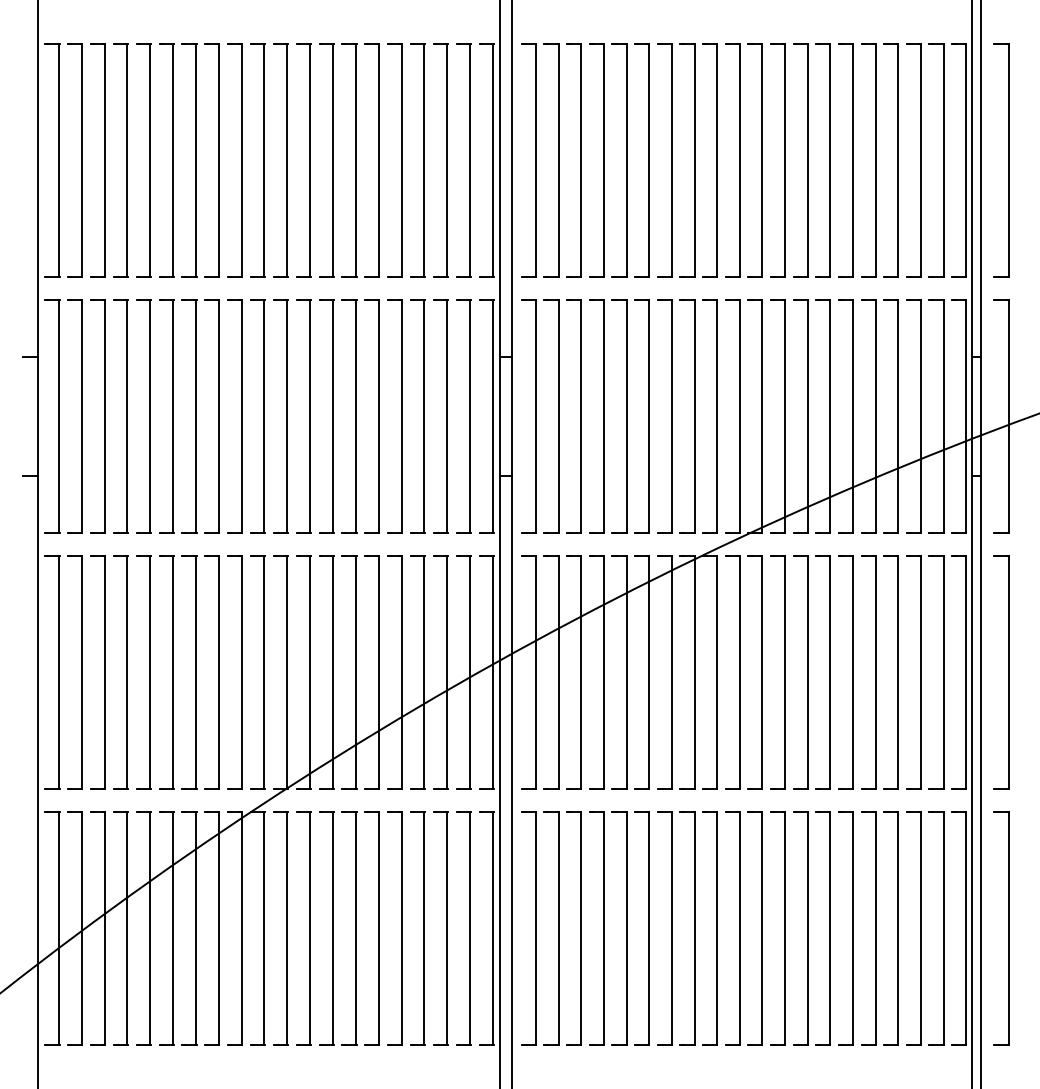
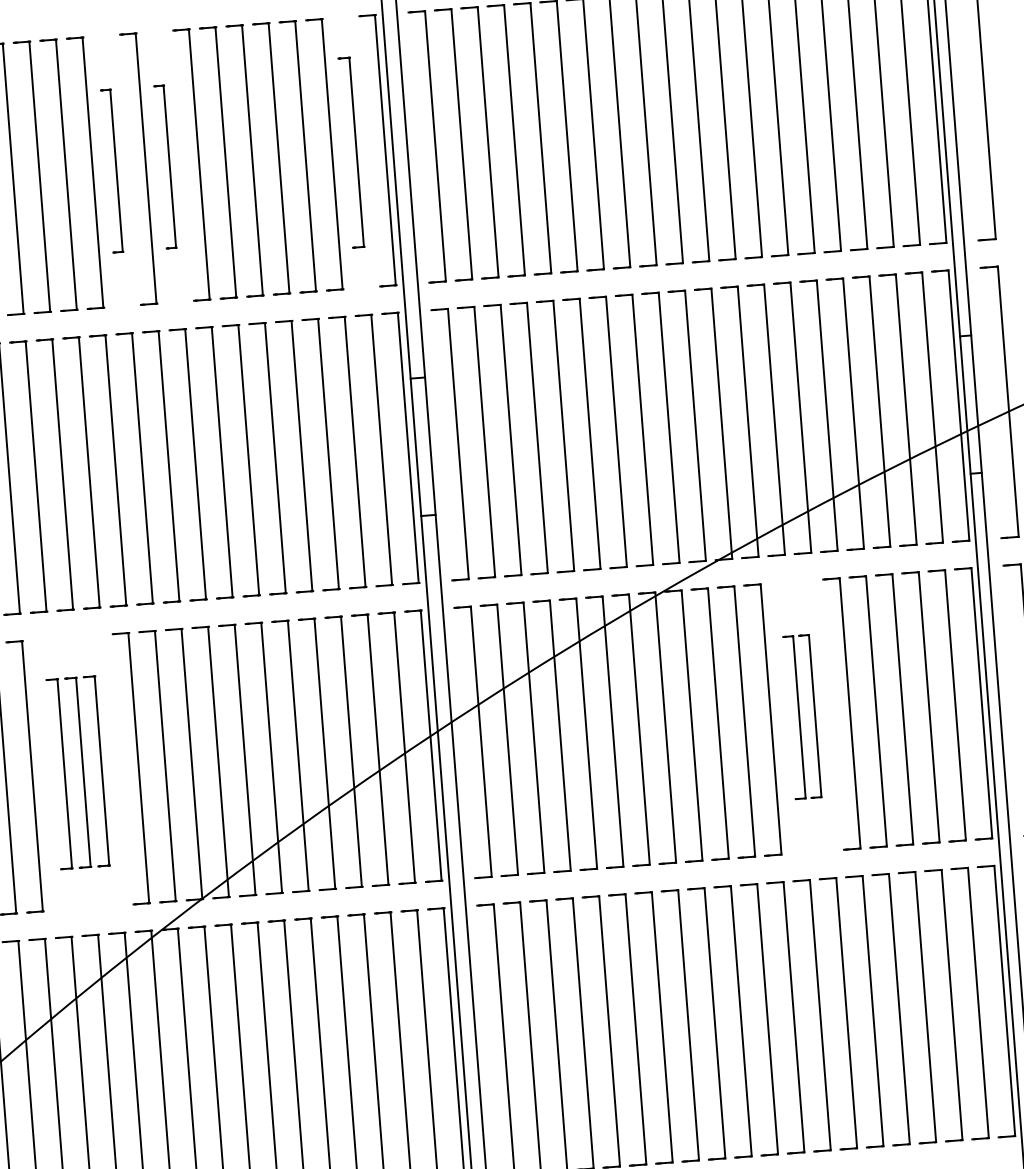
part: (257, 160) -> (111, 171), size x0.6
part: (303, 160) -> (164, 167), size x0.6
part: (463, 160) -> (351, 152), size x0.7
part: (189, 672) -> (78, 772), size x0.7
part: (811, 672) -> (801, 717), size x0.6

